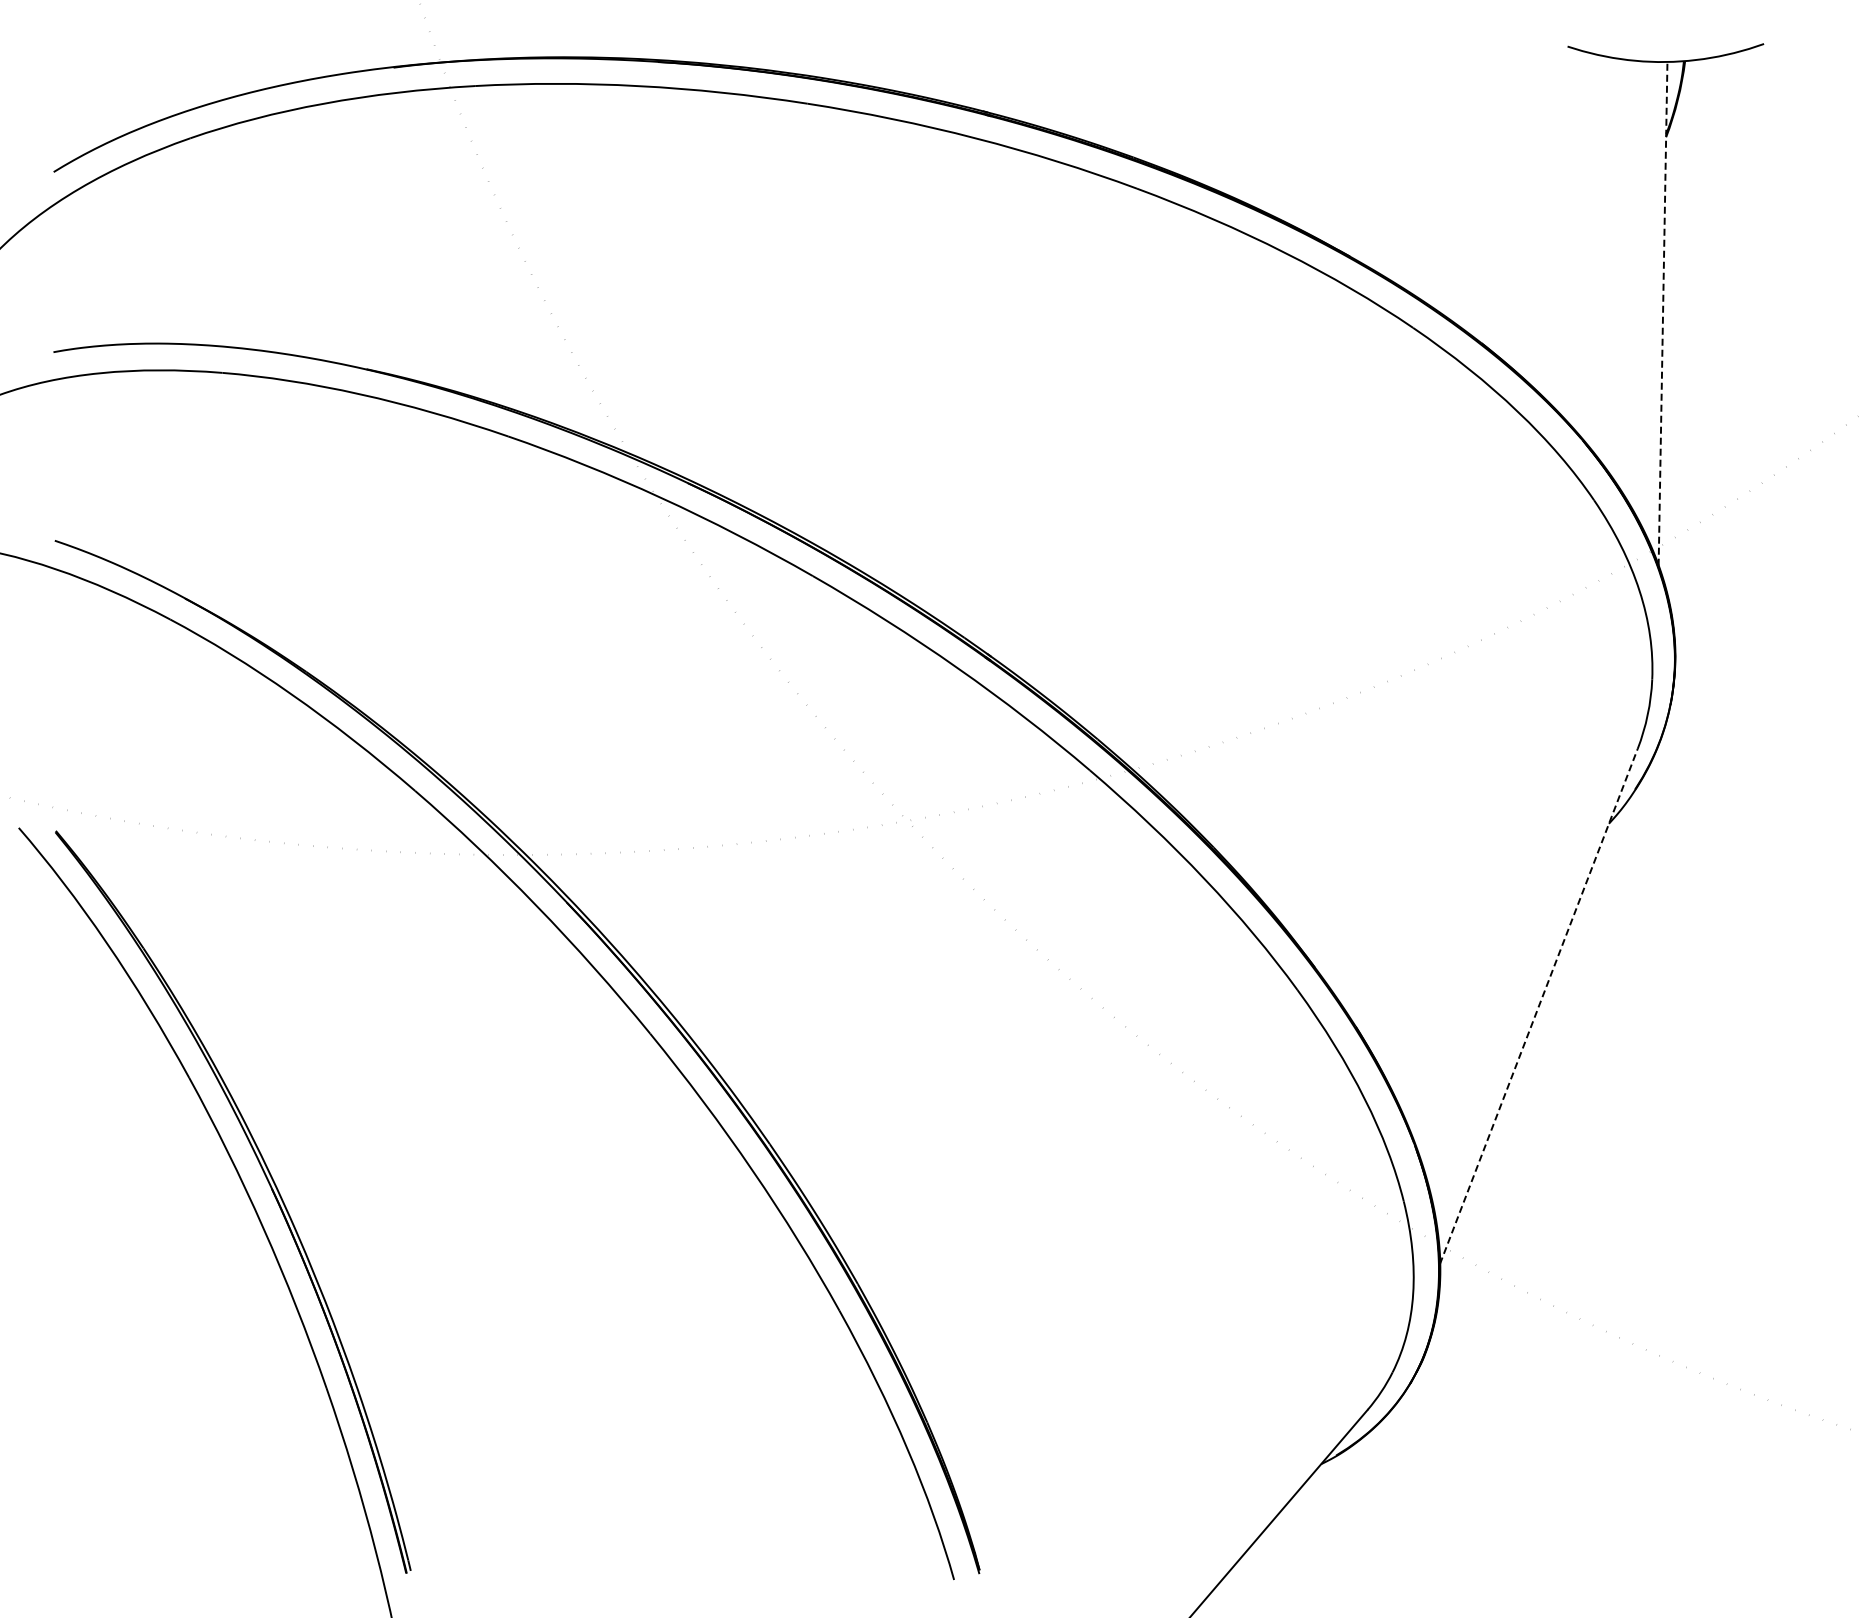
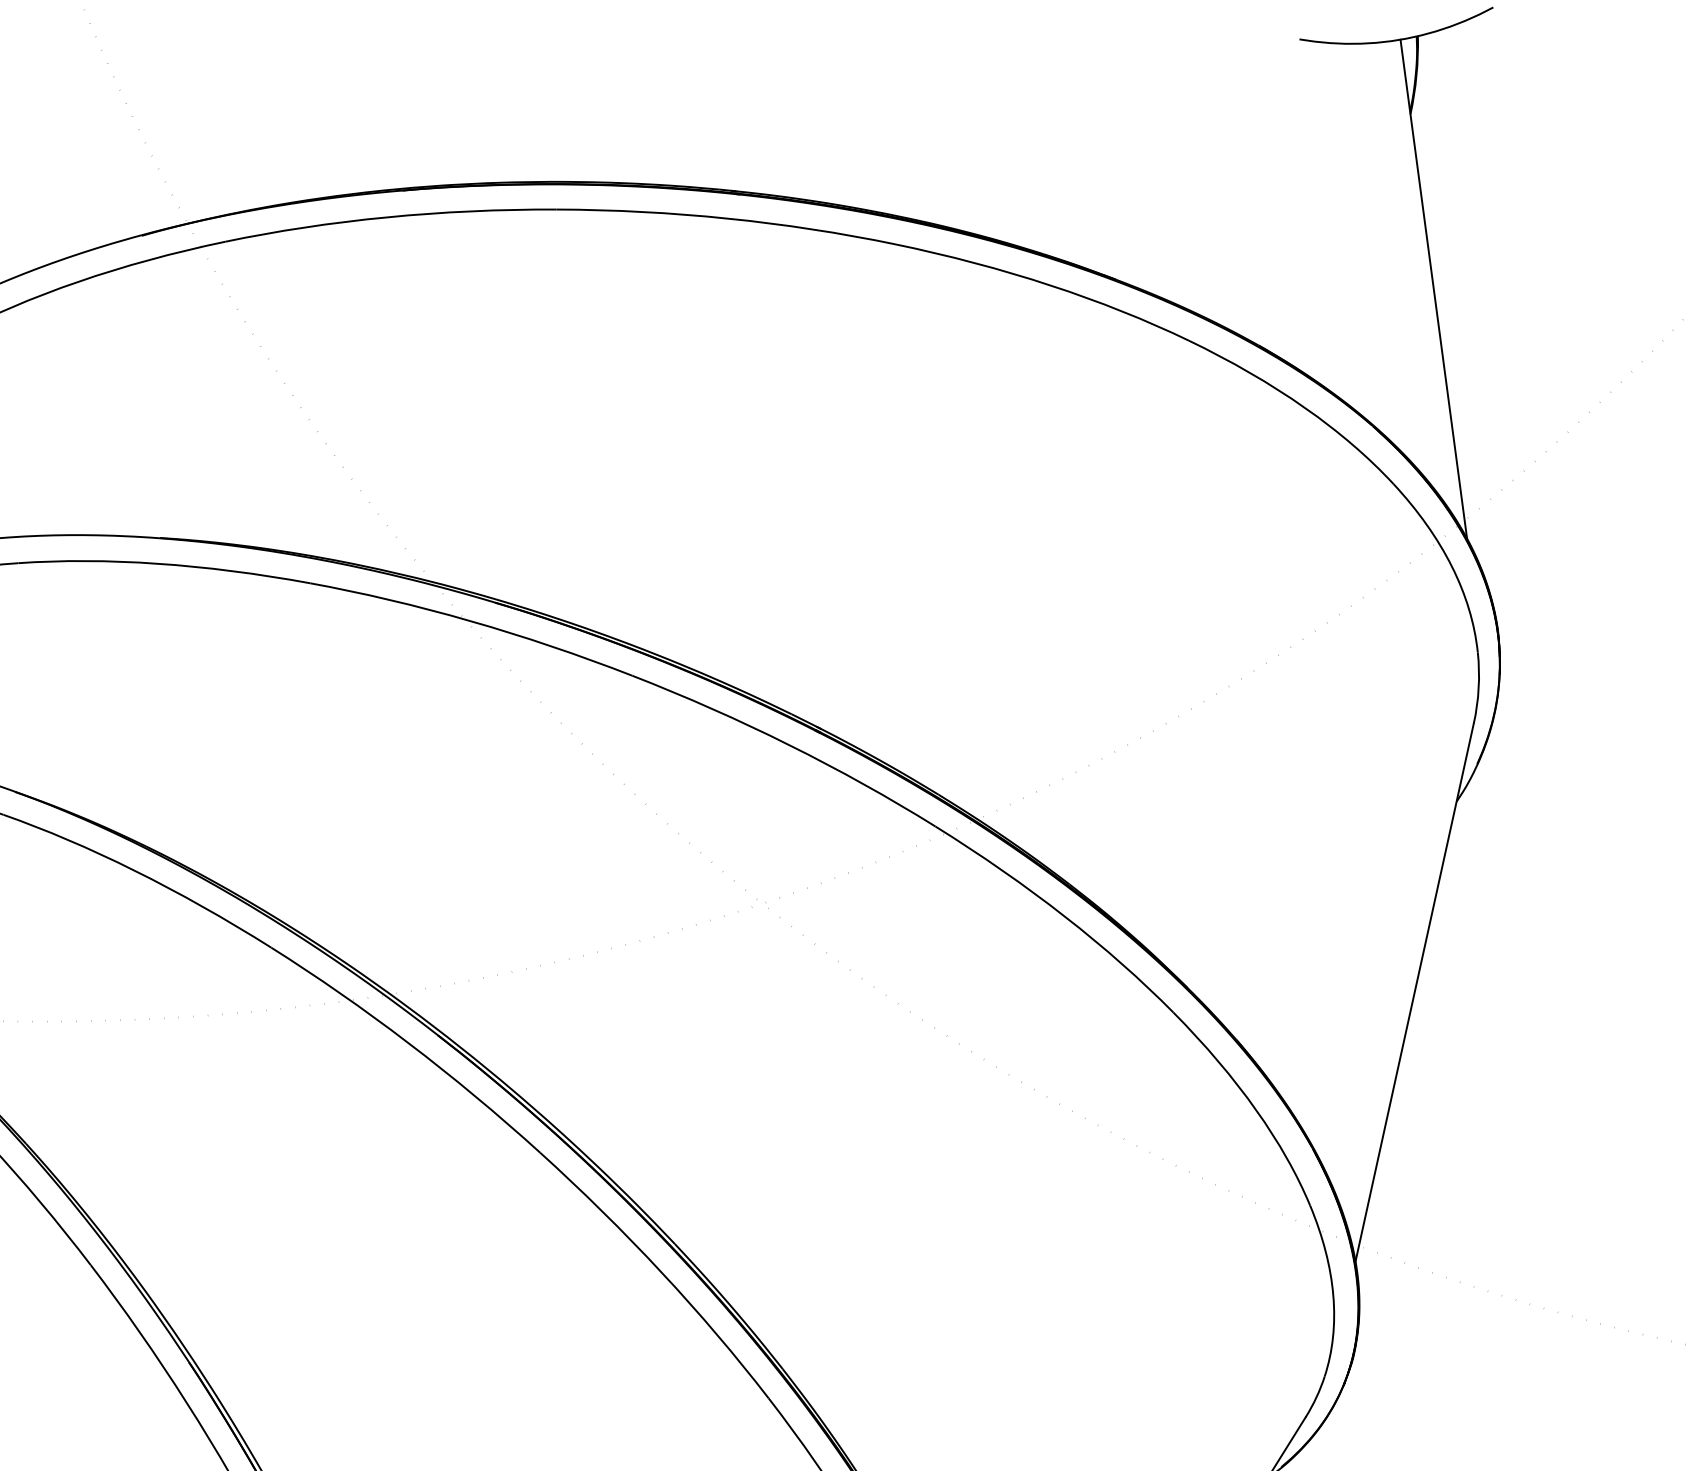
line: (1663, 313) -> (1434, 288), dashed -> solid
line: (1538, 1006) -> (1414, 992), dashed -> solid

